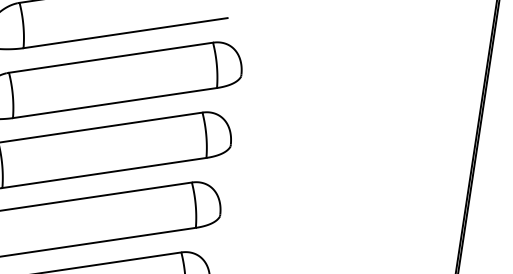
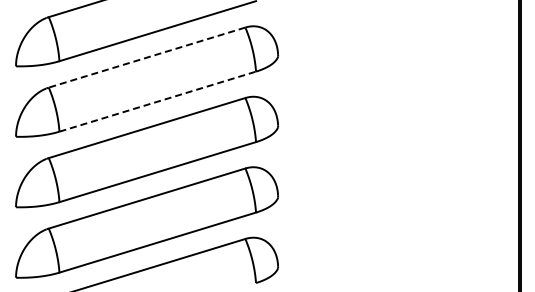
line: (111, 57) -> (147, 57), solid -> dashed
line: (114, 102) -> (157, 101), solid -> dashed

